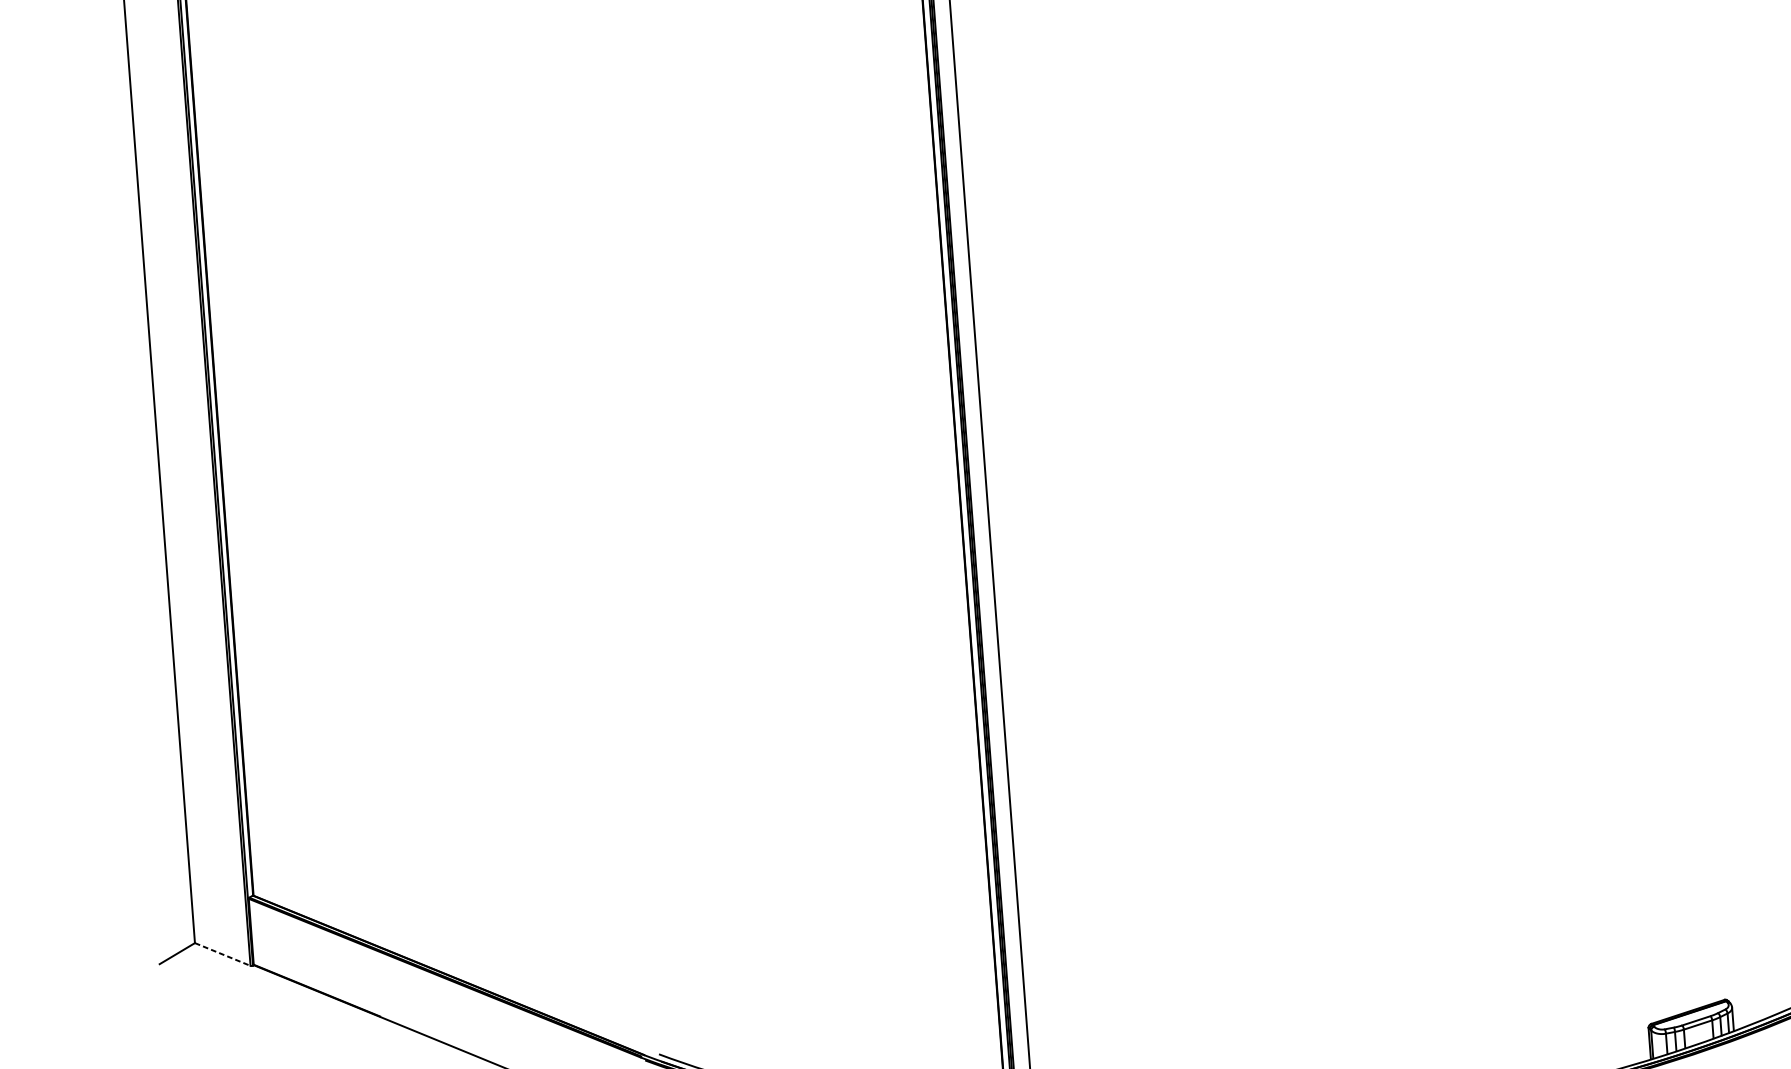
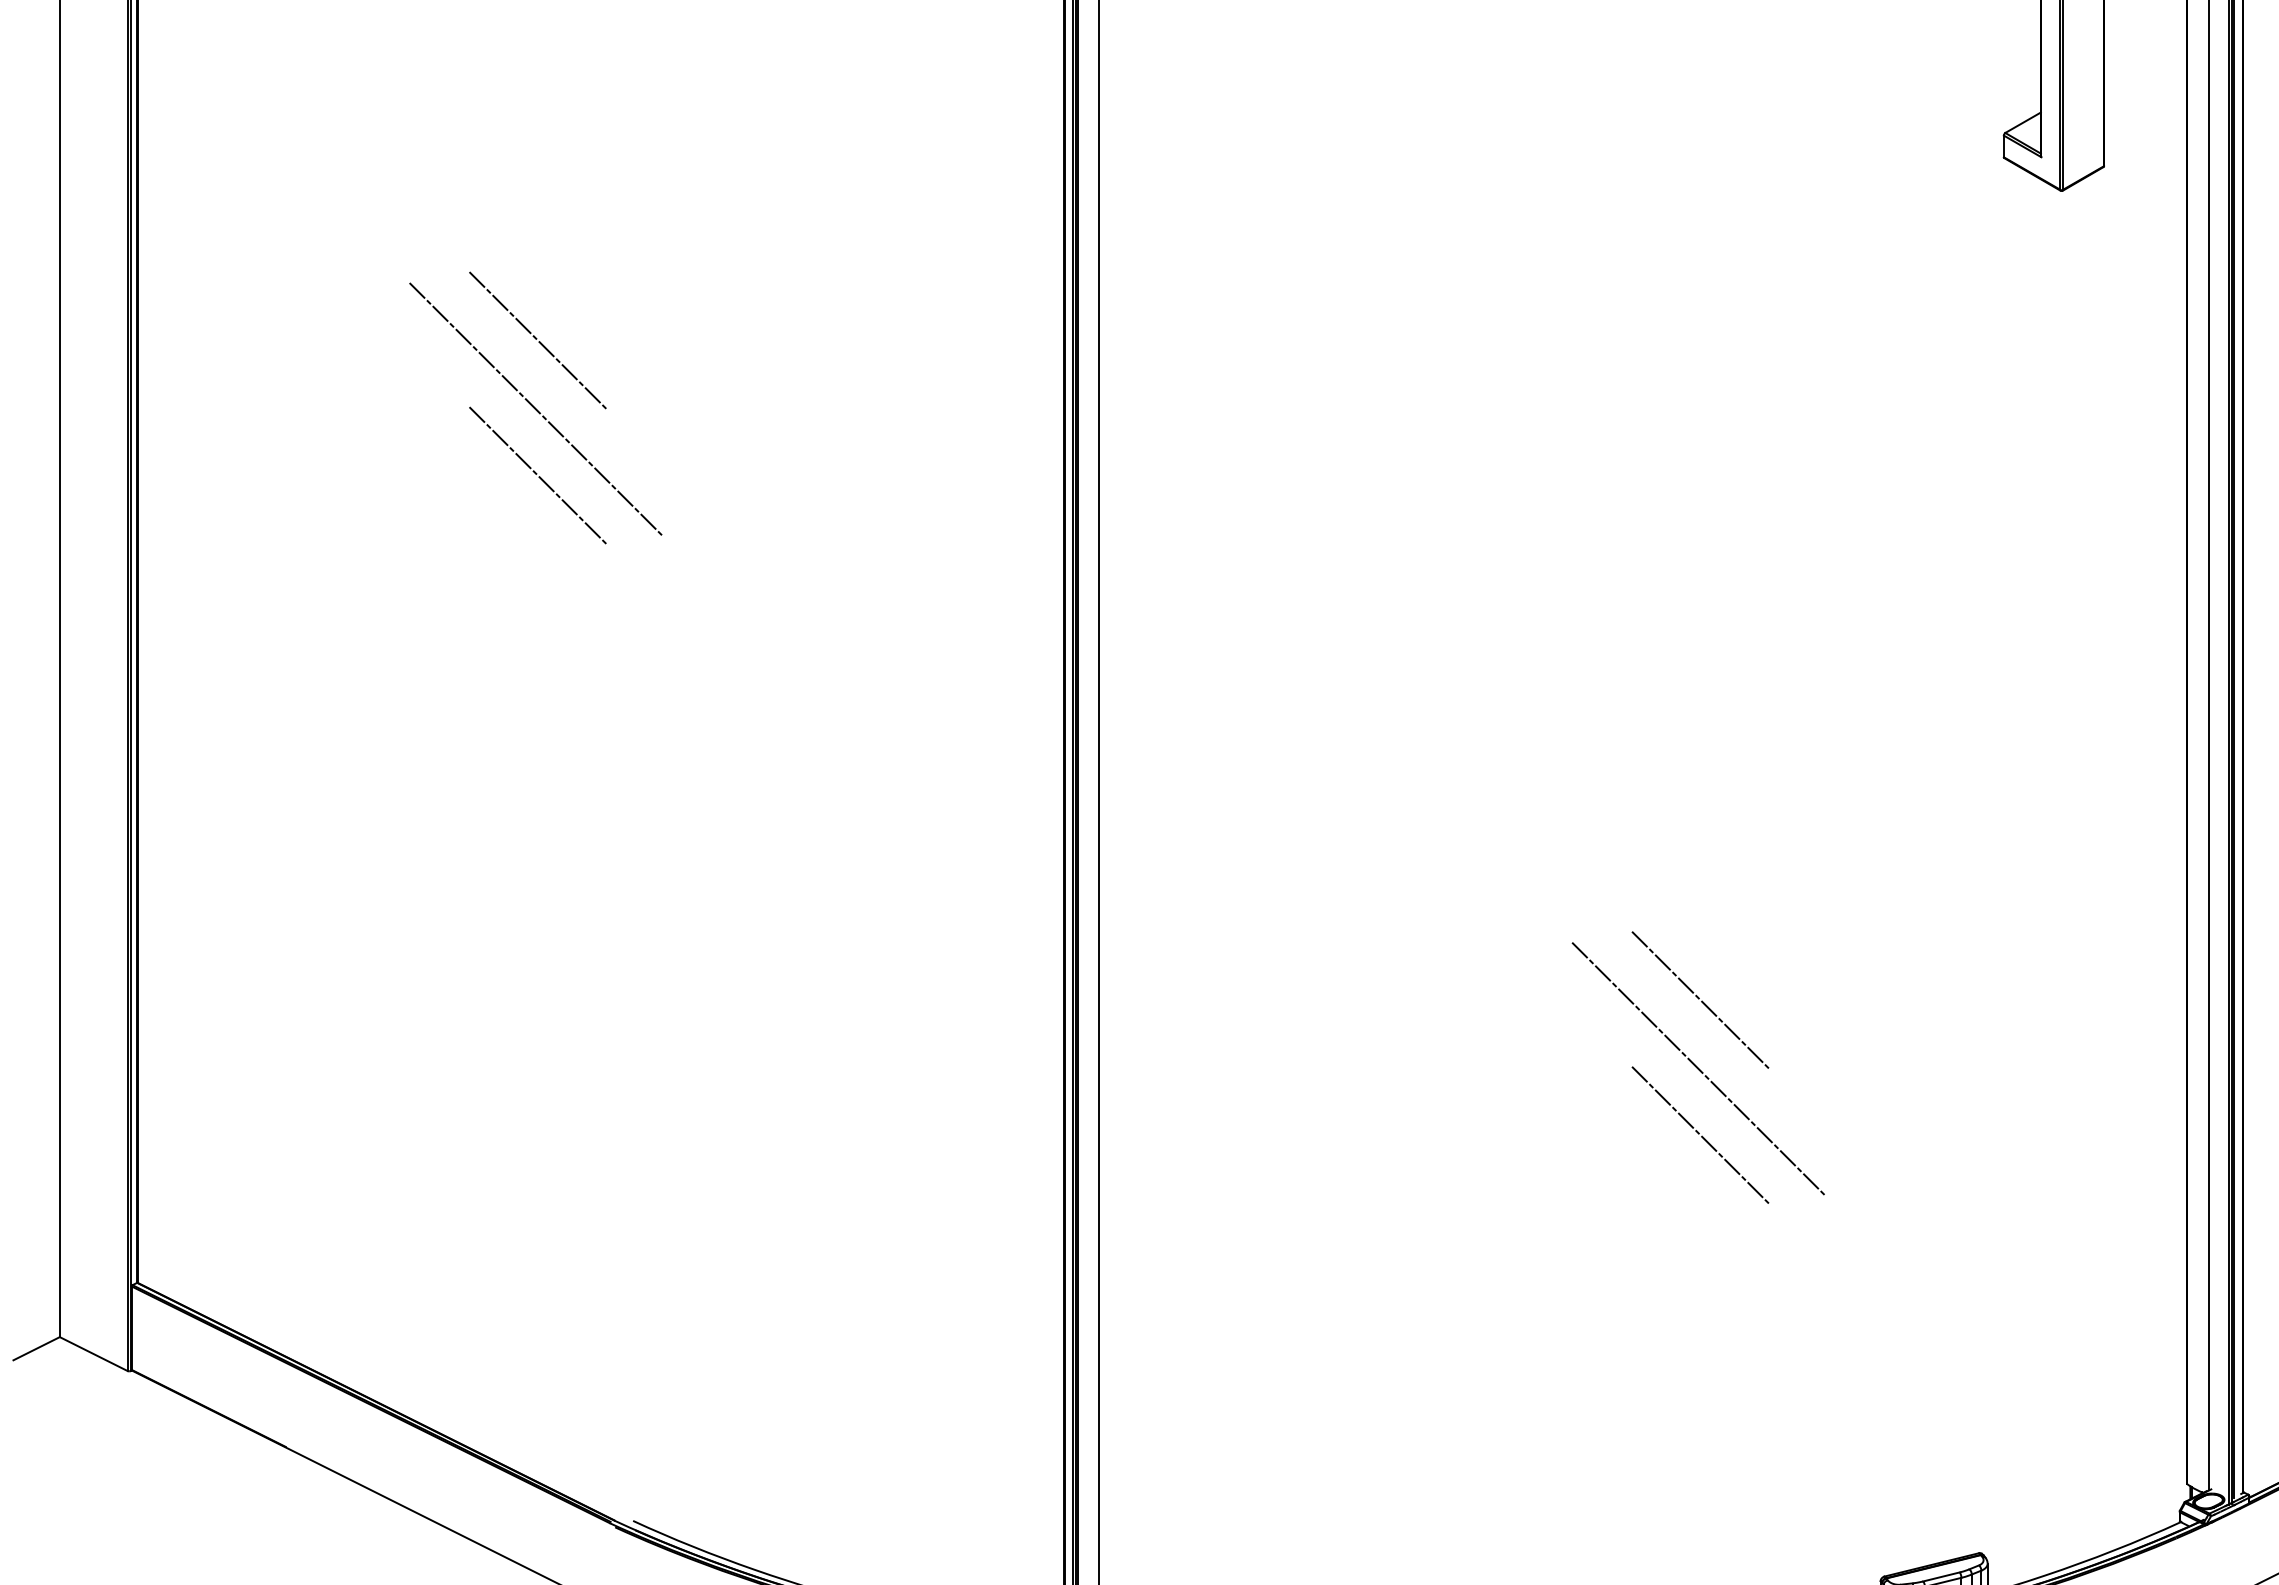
line: (514, 126) -> (538, 340), added
line: (515, 181) -> (535, 409), added
line: (522, 233) -> (538, 475), added
line: (1471, 579) -> (1700, 1000), added
line: (1474, 633) -> (1698, 1068), added
line: (1479, 686) -> (1700, 1135), added
line: (222, 954) -> (93, 1354), dashed -> solid

